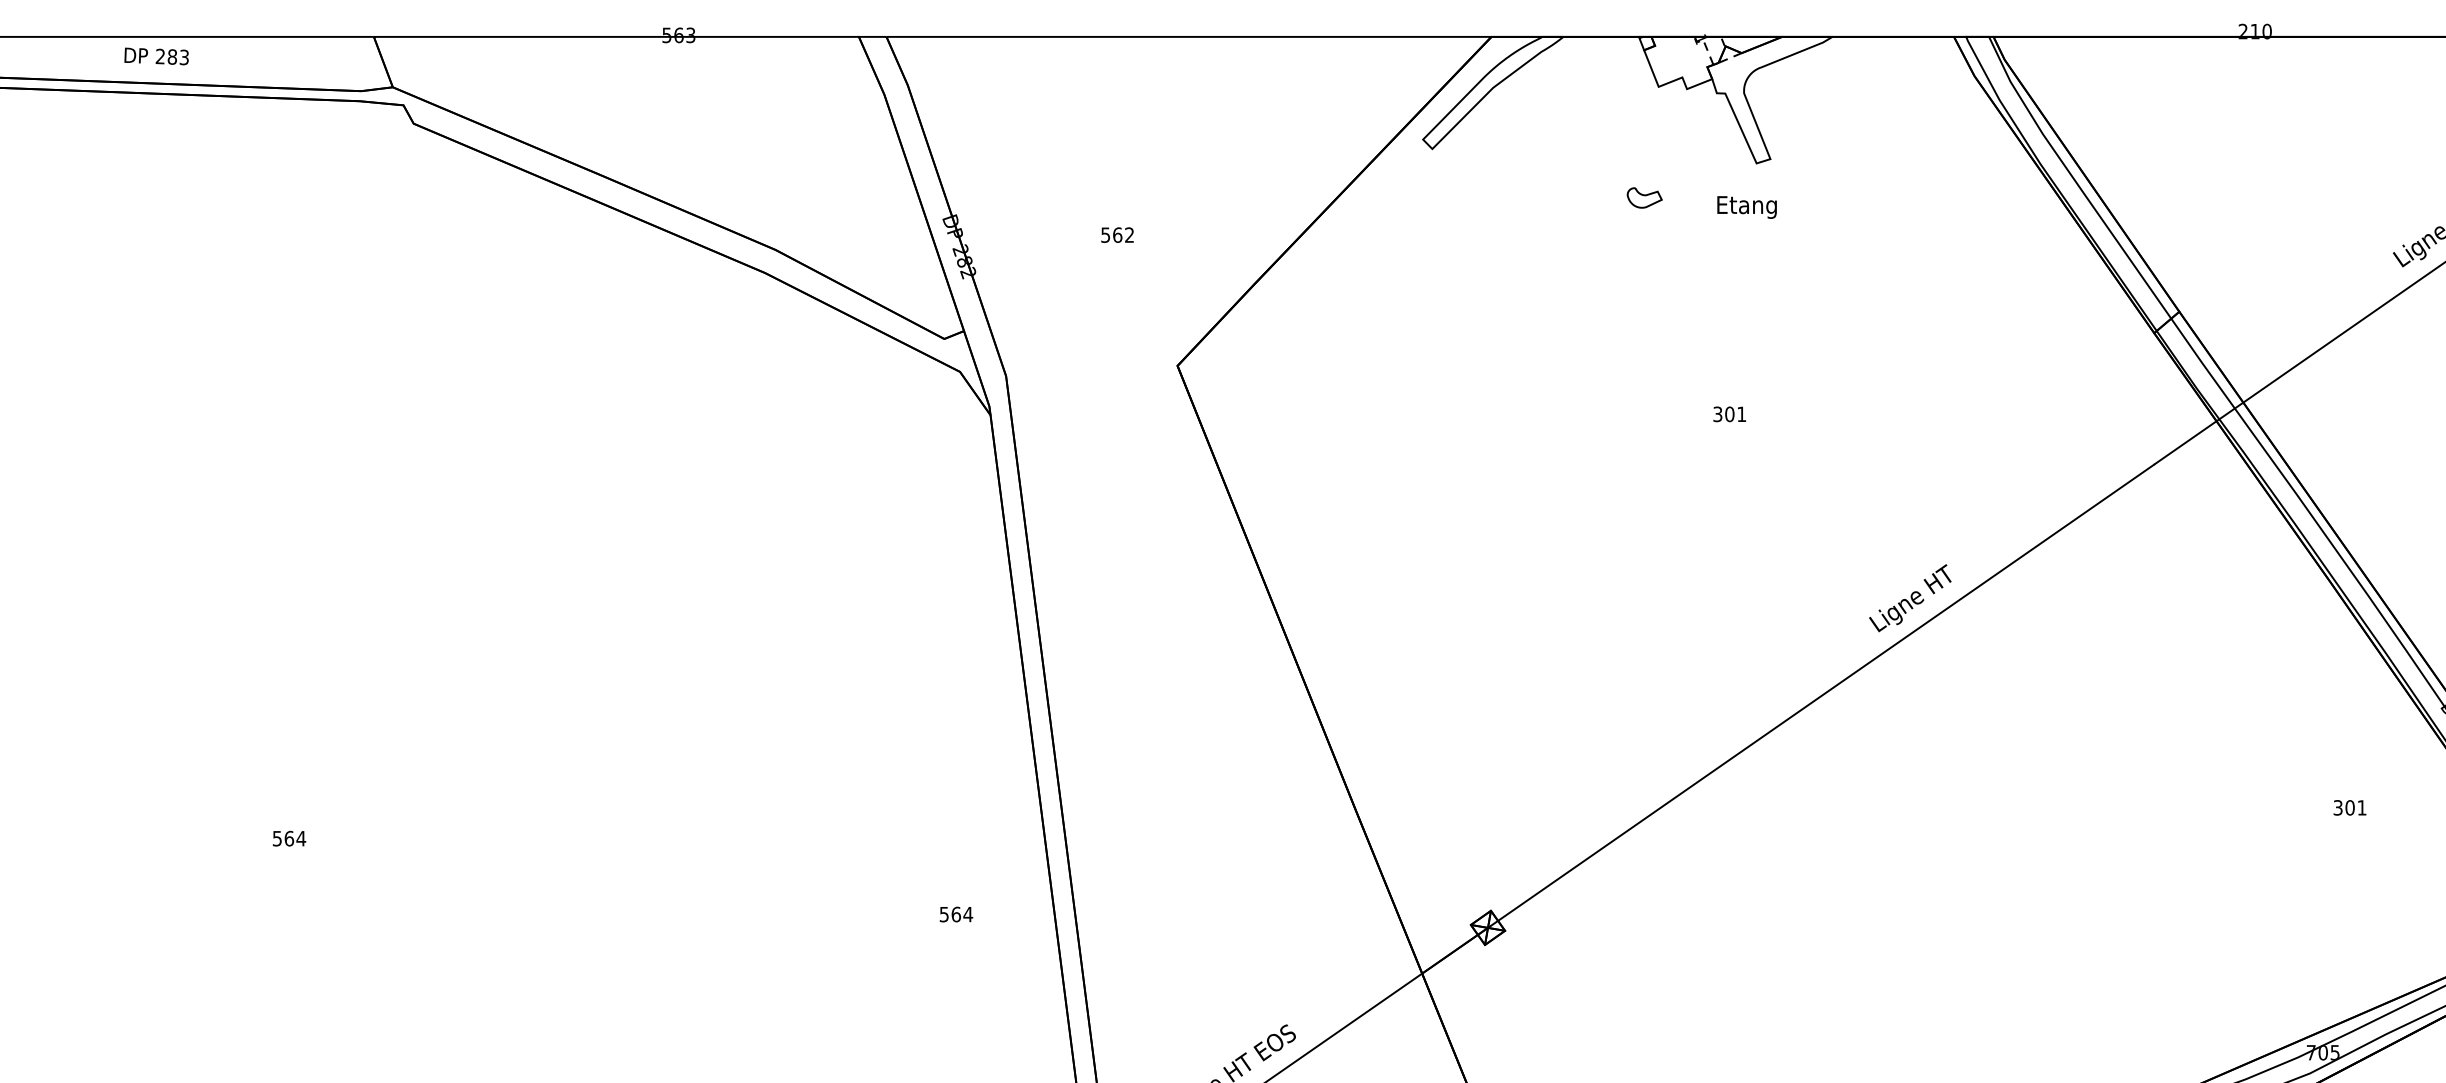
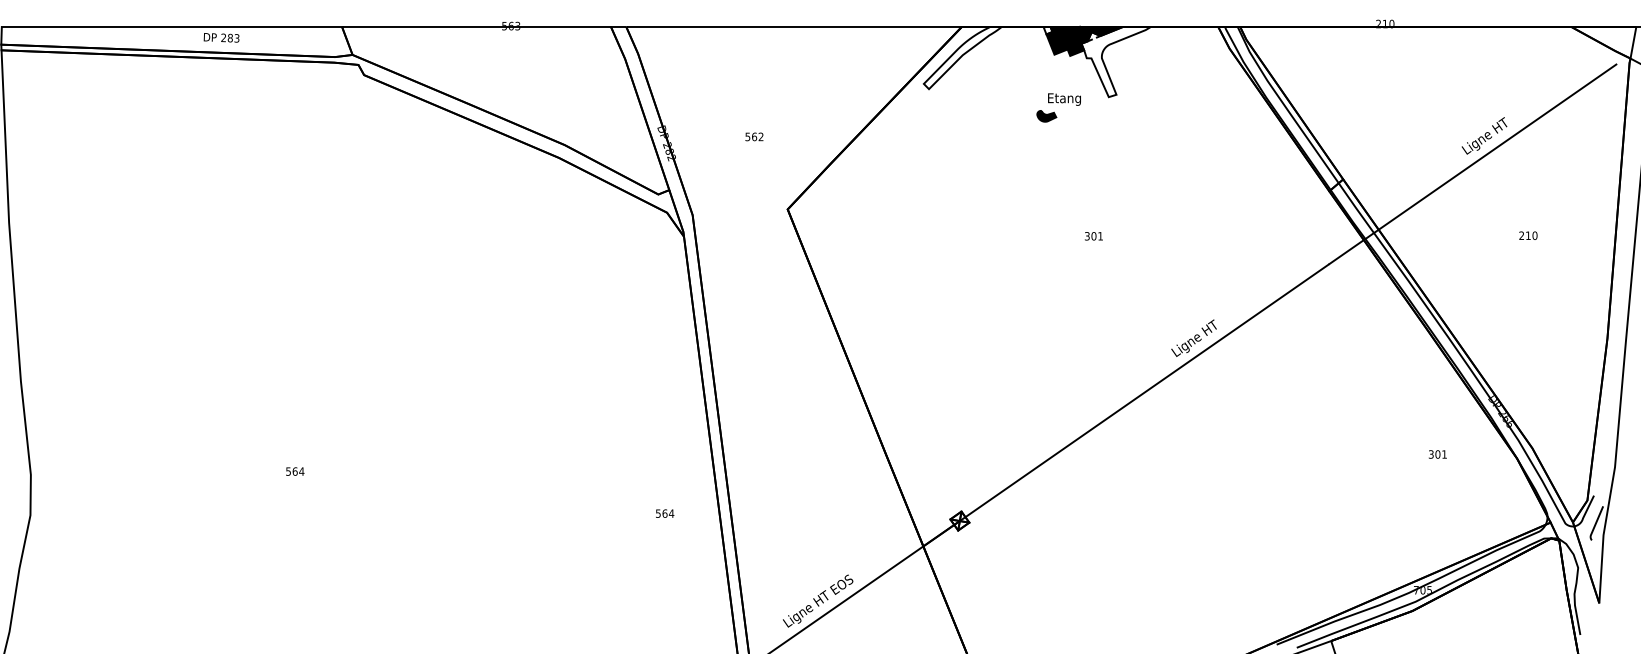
fill: (1712, 63) -> (1084, 41), added
fill: (1644, 196) -> (1046, 115), added
text: (1747, 207) -> (1064, 99), moved

